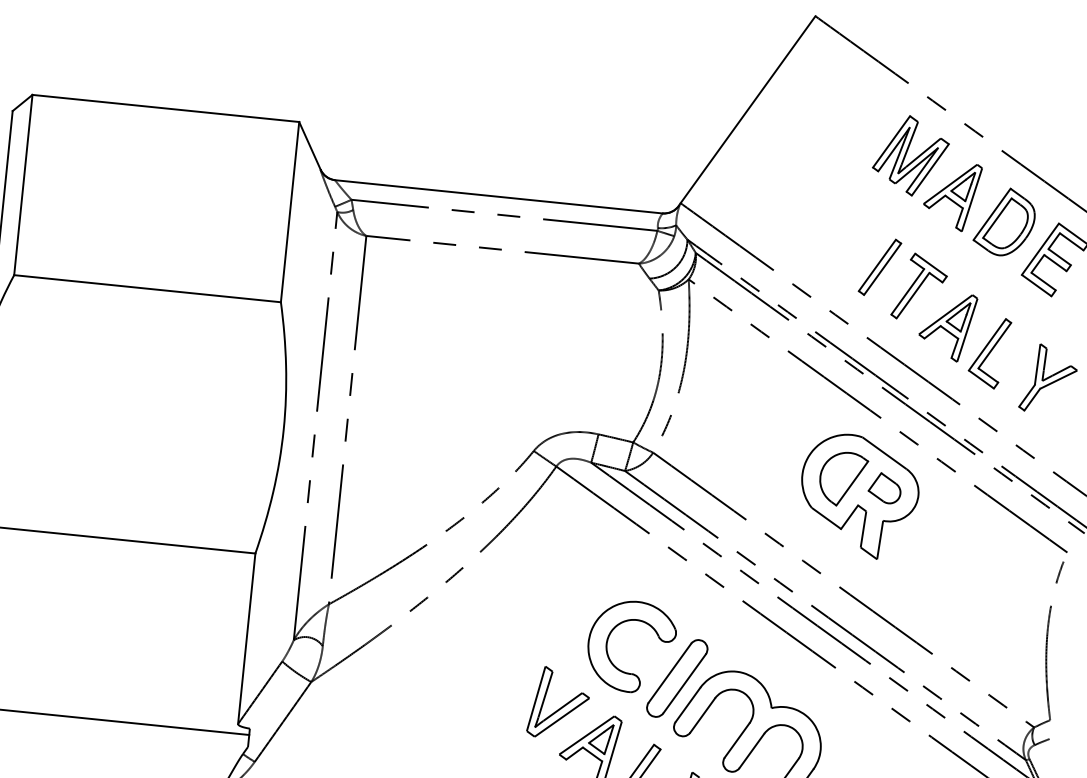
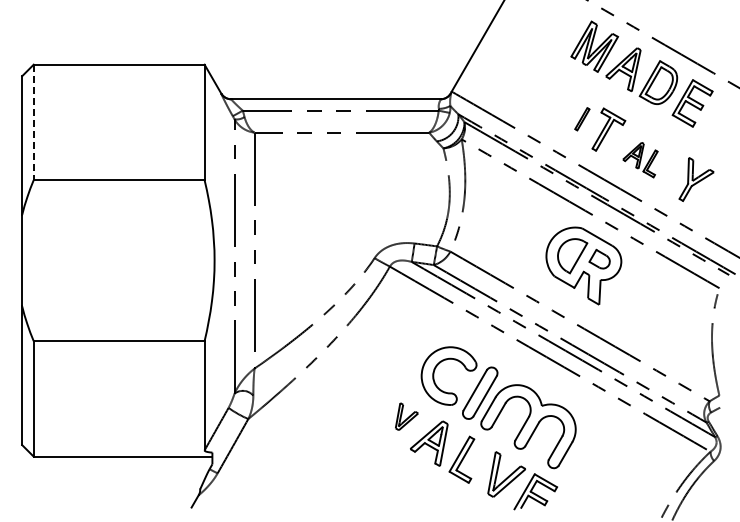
line: (22, 185) -> (33, 122), solid -> dashed
part: (880, 265) -> (582, 118), size x0.6
part: (964, 339) -> (640, 159), size x0.6
part: (558, 703) -> (406, 416), size x0.6

